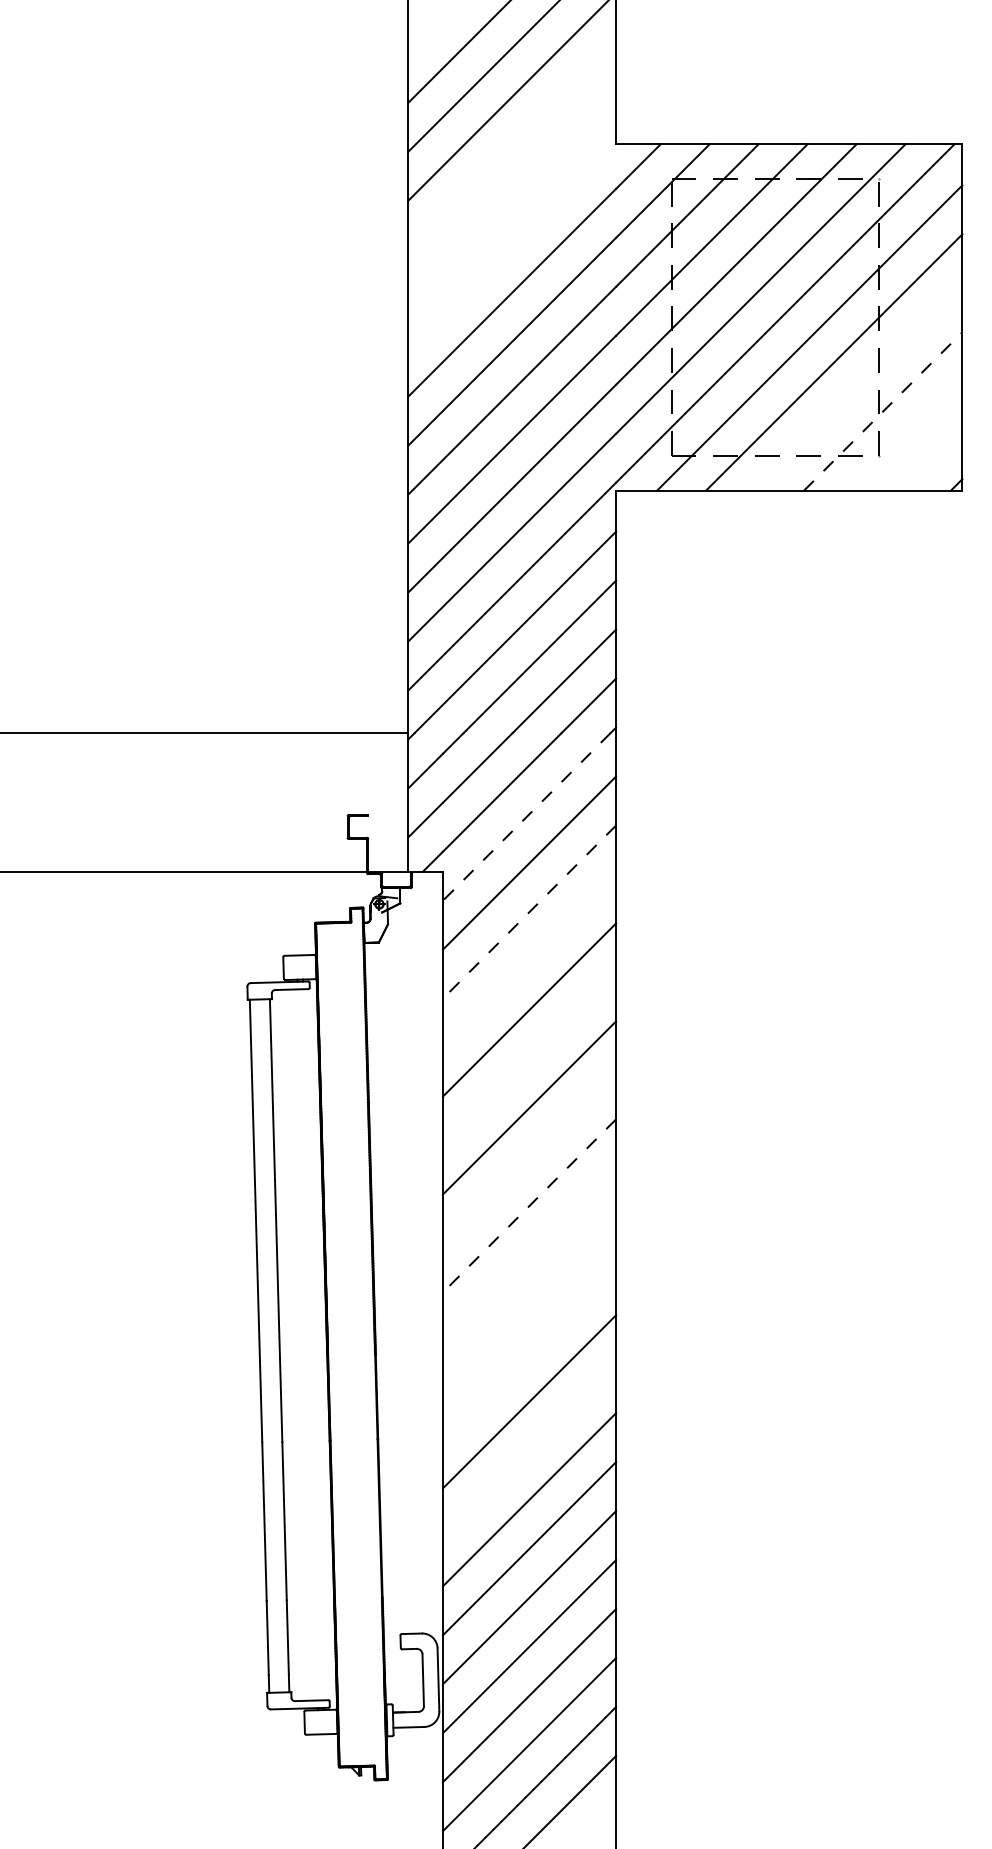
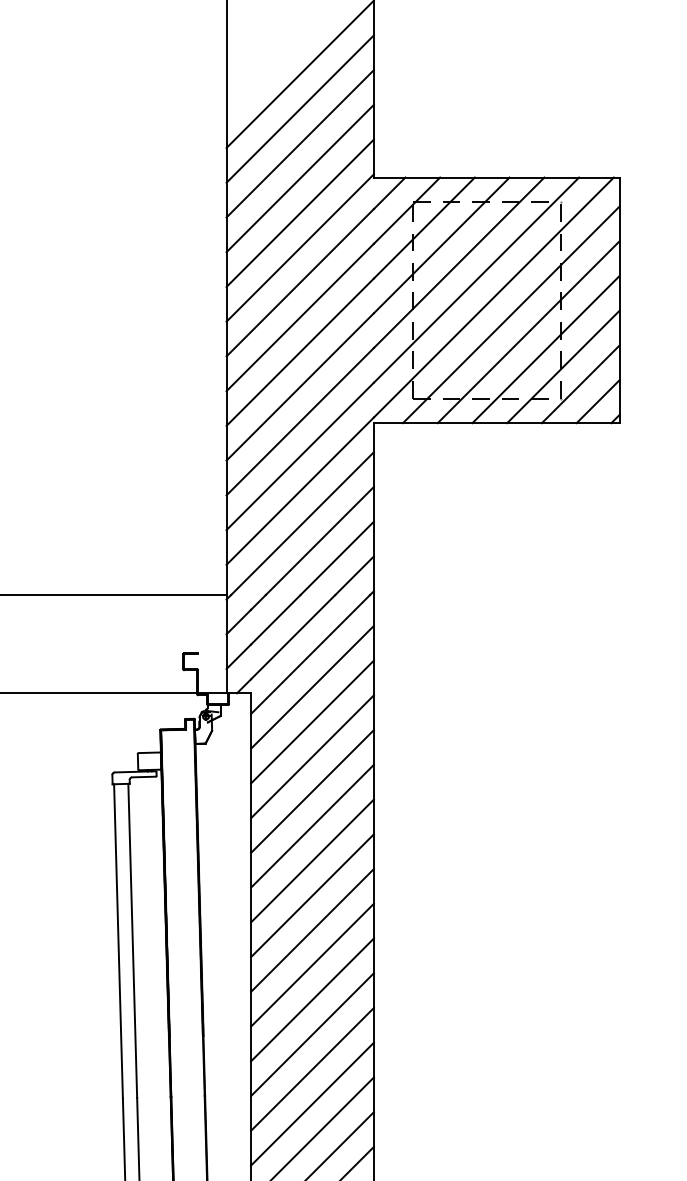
line: (512, 145) -> (300, 178), added
line: (512, 194) -> (300, 213), added
line: (512, 243) -> (300, 247), added
line: (858, 386) -> (545, 349), added
line: (883, 411) -> (563, 367), dashed -> solid
line: (907, 435) -> (580, 384), added
line: (931, 460) -> (597, 401), added
line: (526, 816) -> (310, 654), dashed -> solid
line: (529, 912) -> (312, 722), dashed -> solid
line: (529, 960) -> (312, 756), added
line: (529, 1058) -> (312, 825), added
line: (529, 1156) -> (312, 895), added
line: (529, 1206) -> (312, 930), dashed -> solid
line: (529, 1254) -> (312, 964), added
line: (529, 1303) -> (312, 999), added
line: (529, 1352) -> (312, 1034), added
line: (529, 1450) -> (312, 1103), added

